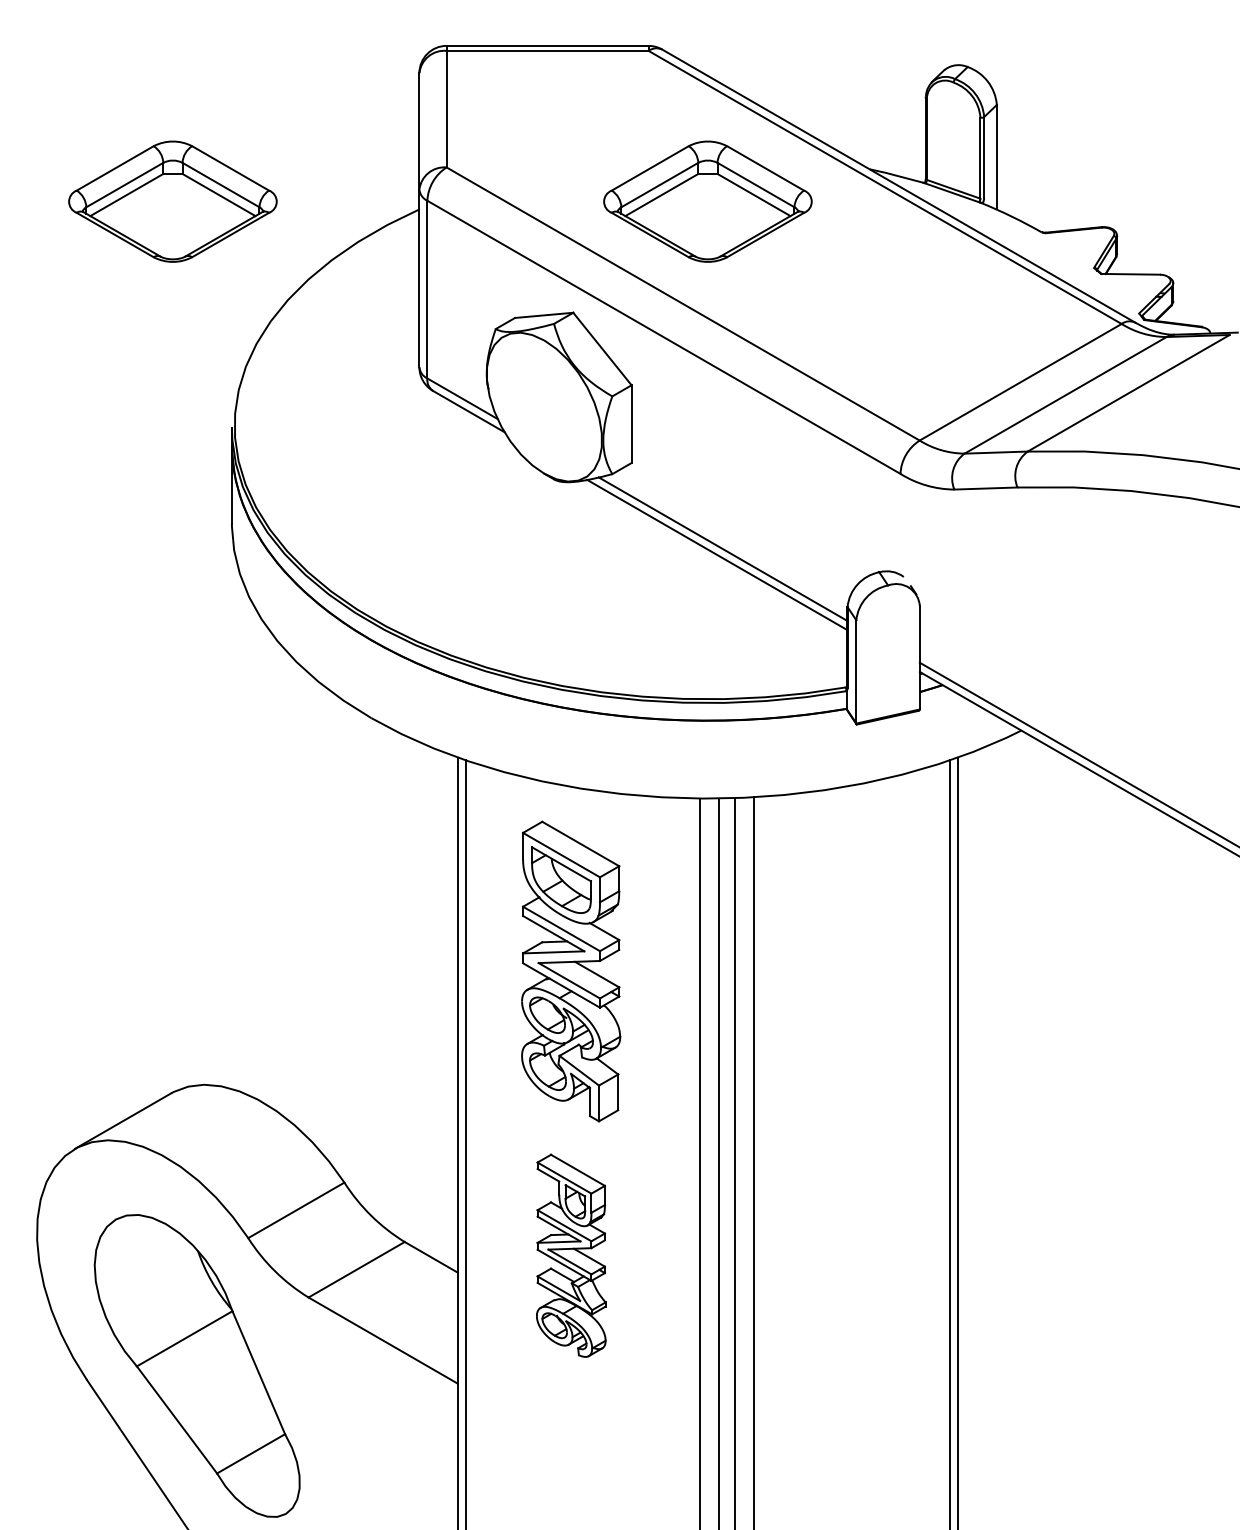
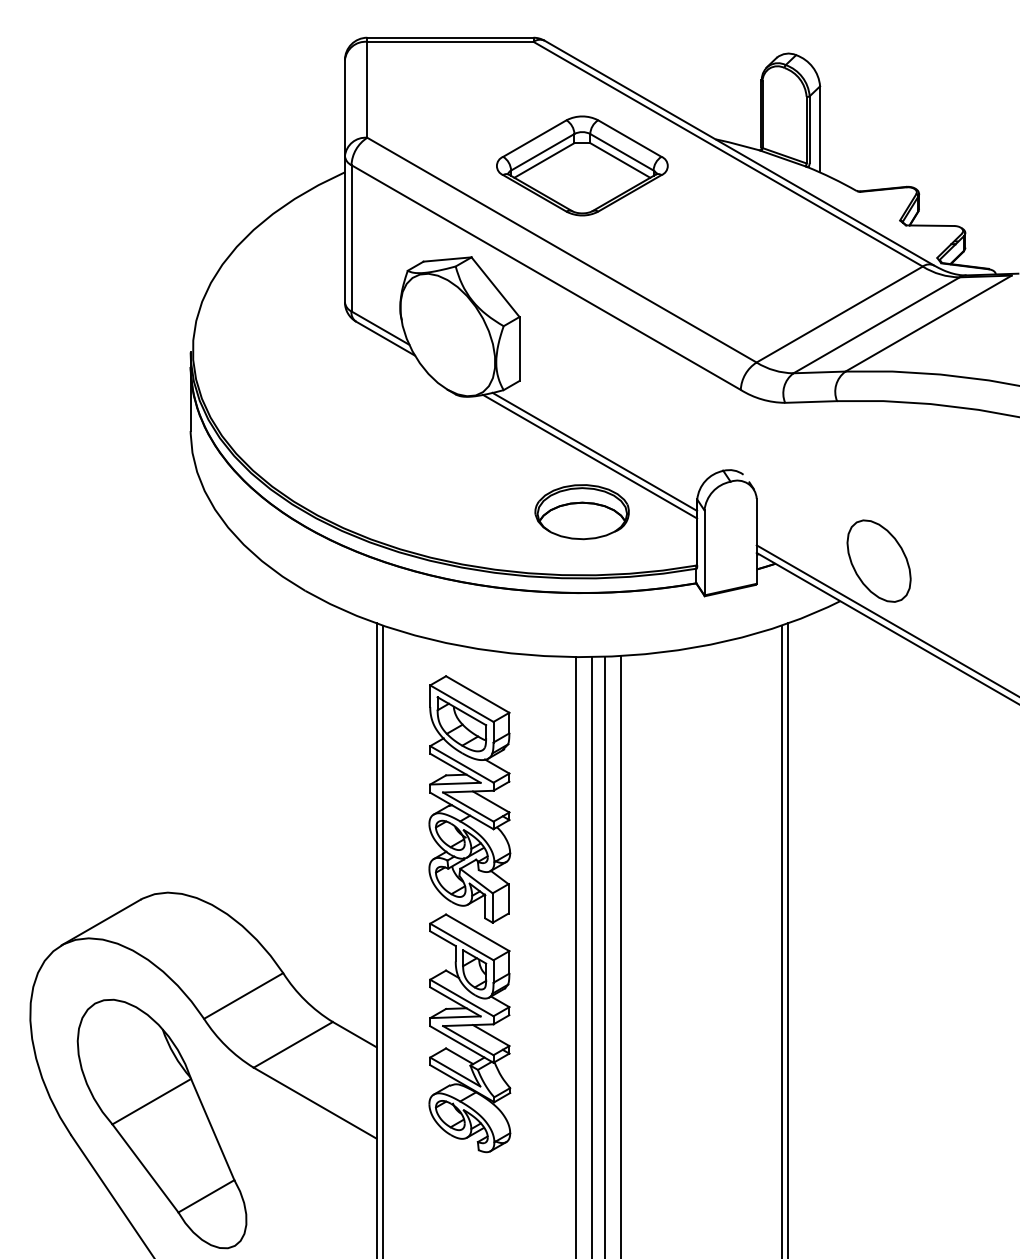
part: (172, 201) -> (141, 165), removed
part: (707, 622) -> (582, 512), added
part: (1068, 681) -> (879, 560), added
part: (571, 1255) -> (470, 1033), size x1.43

